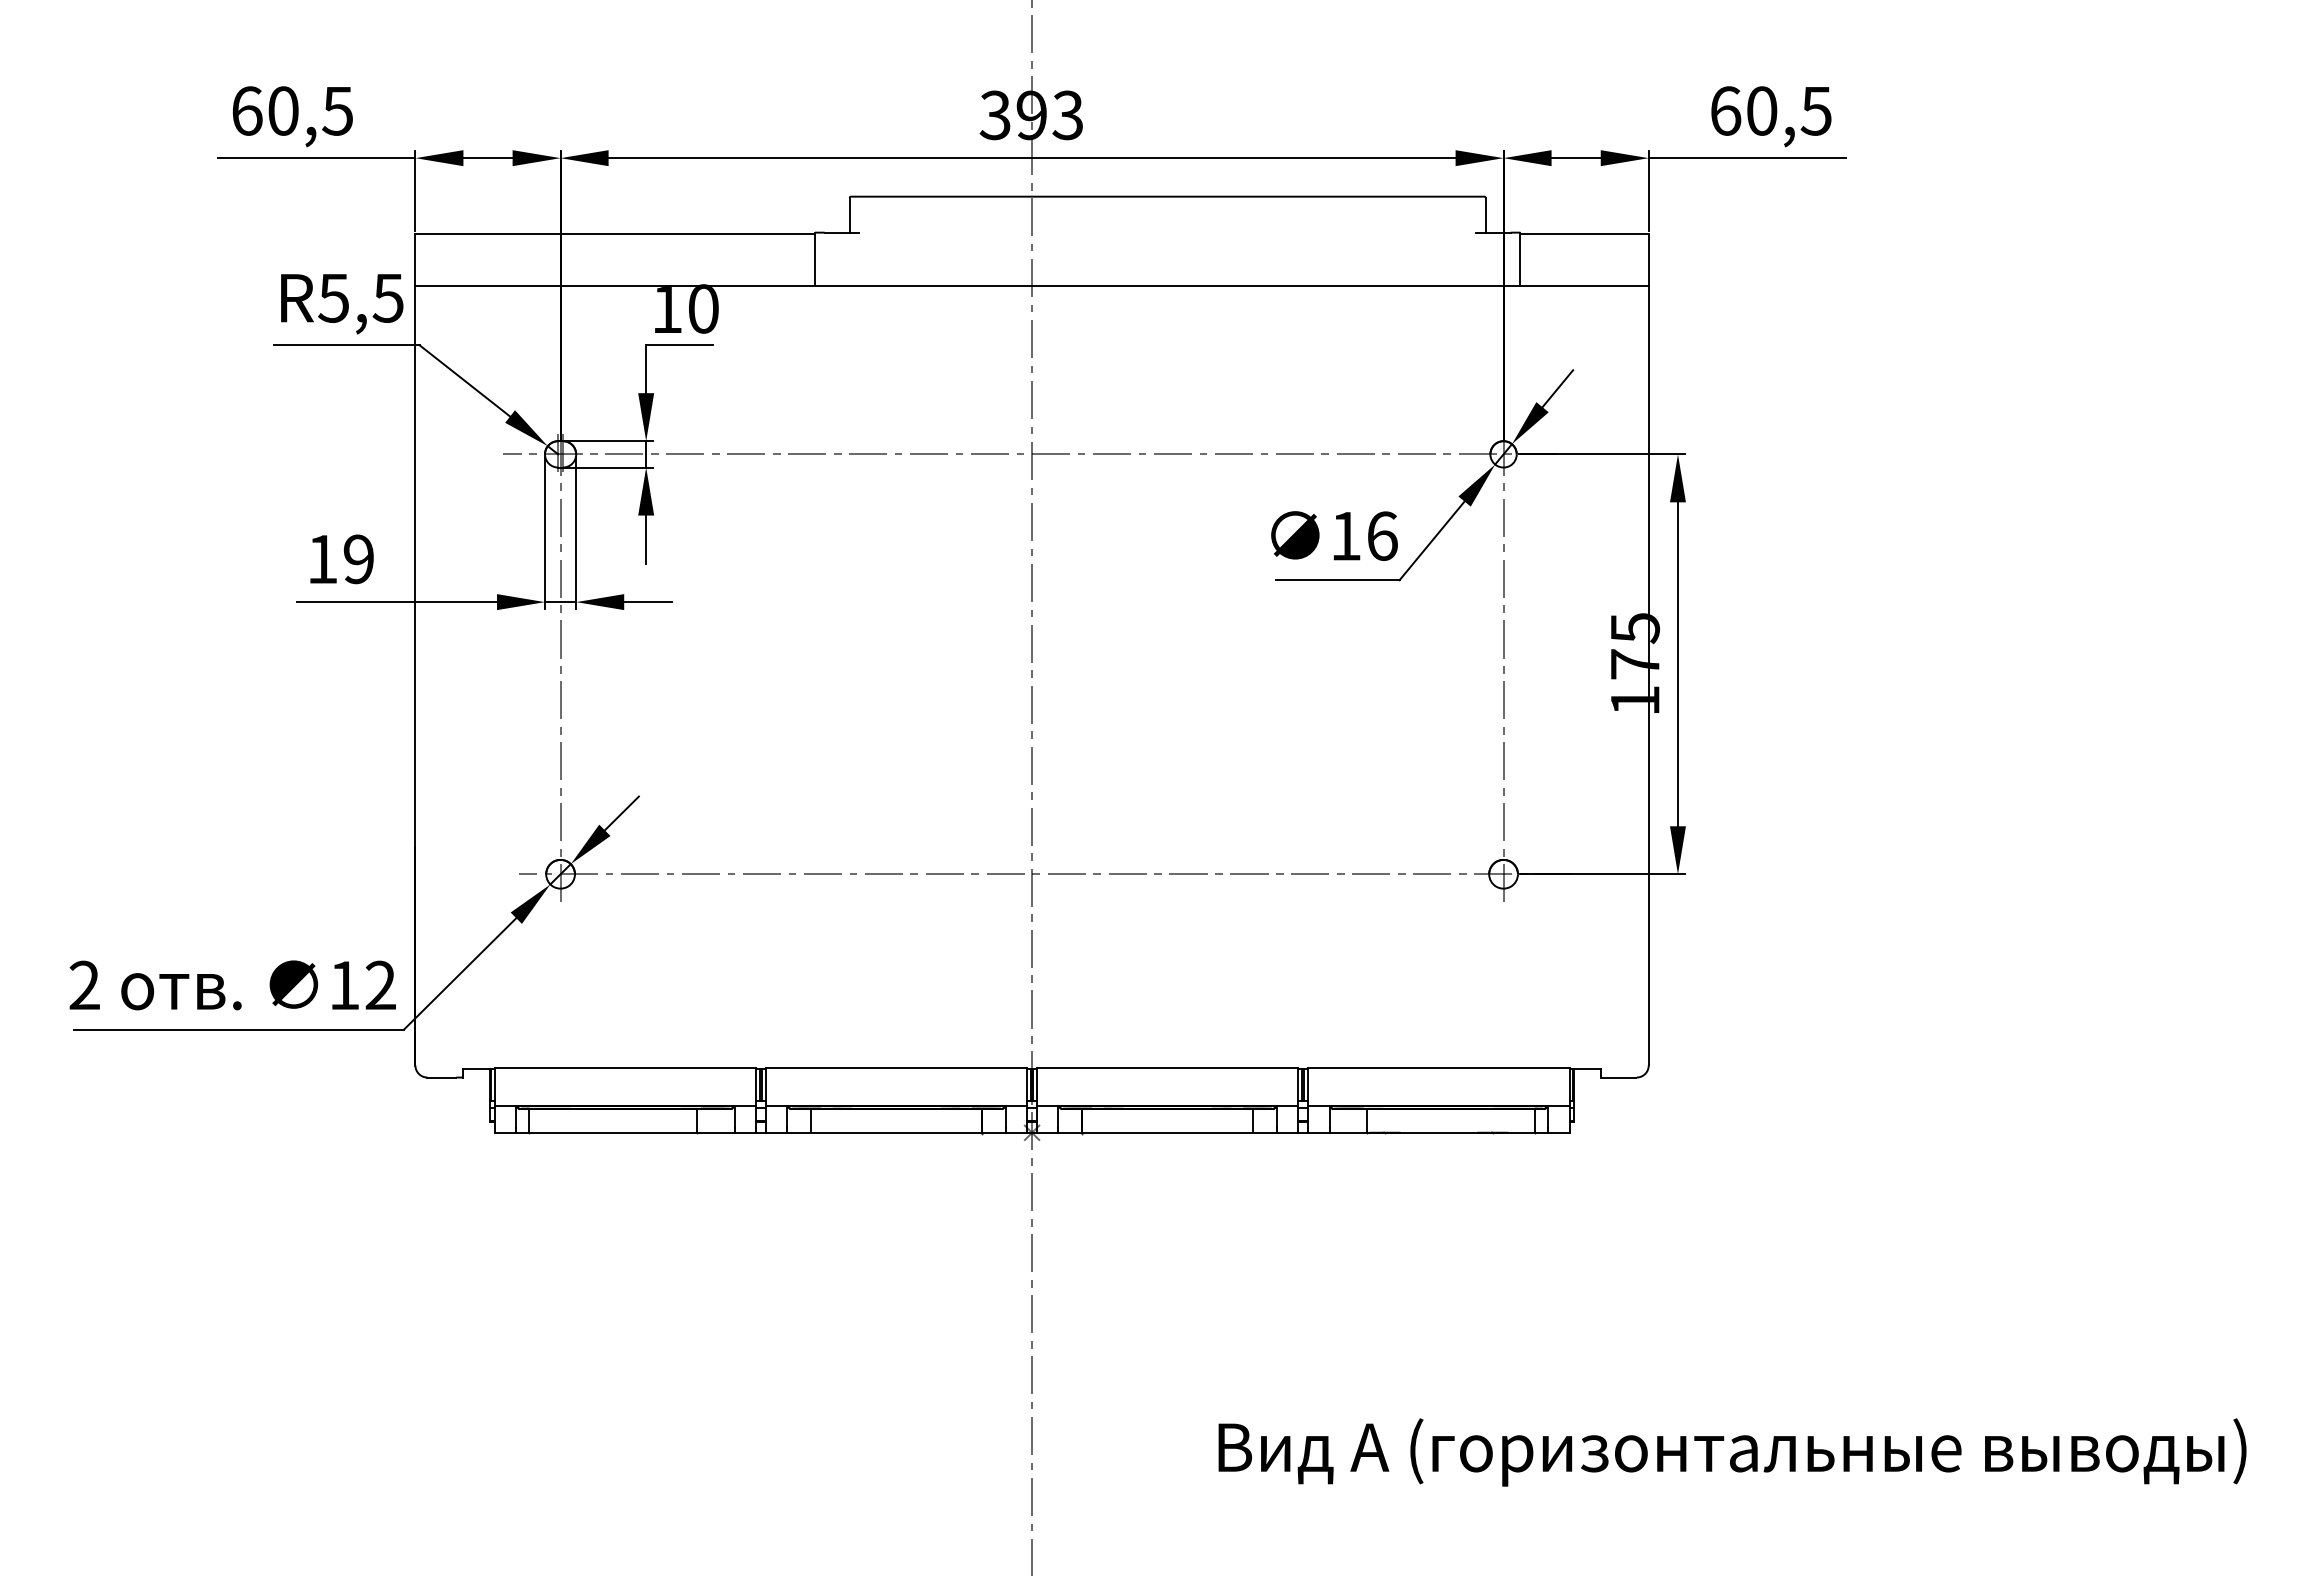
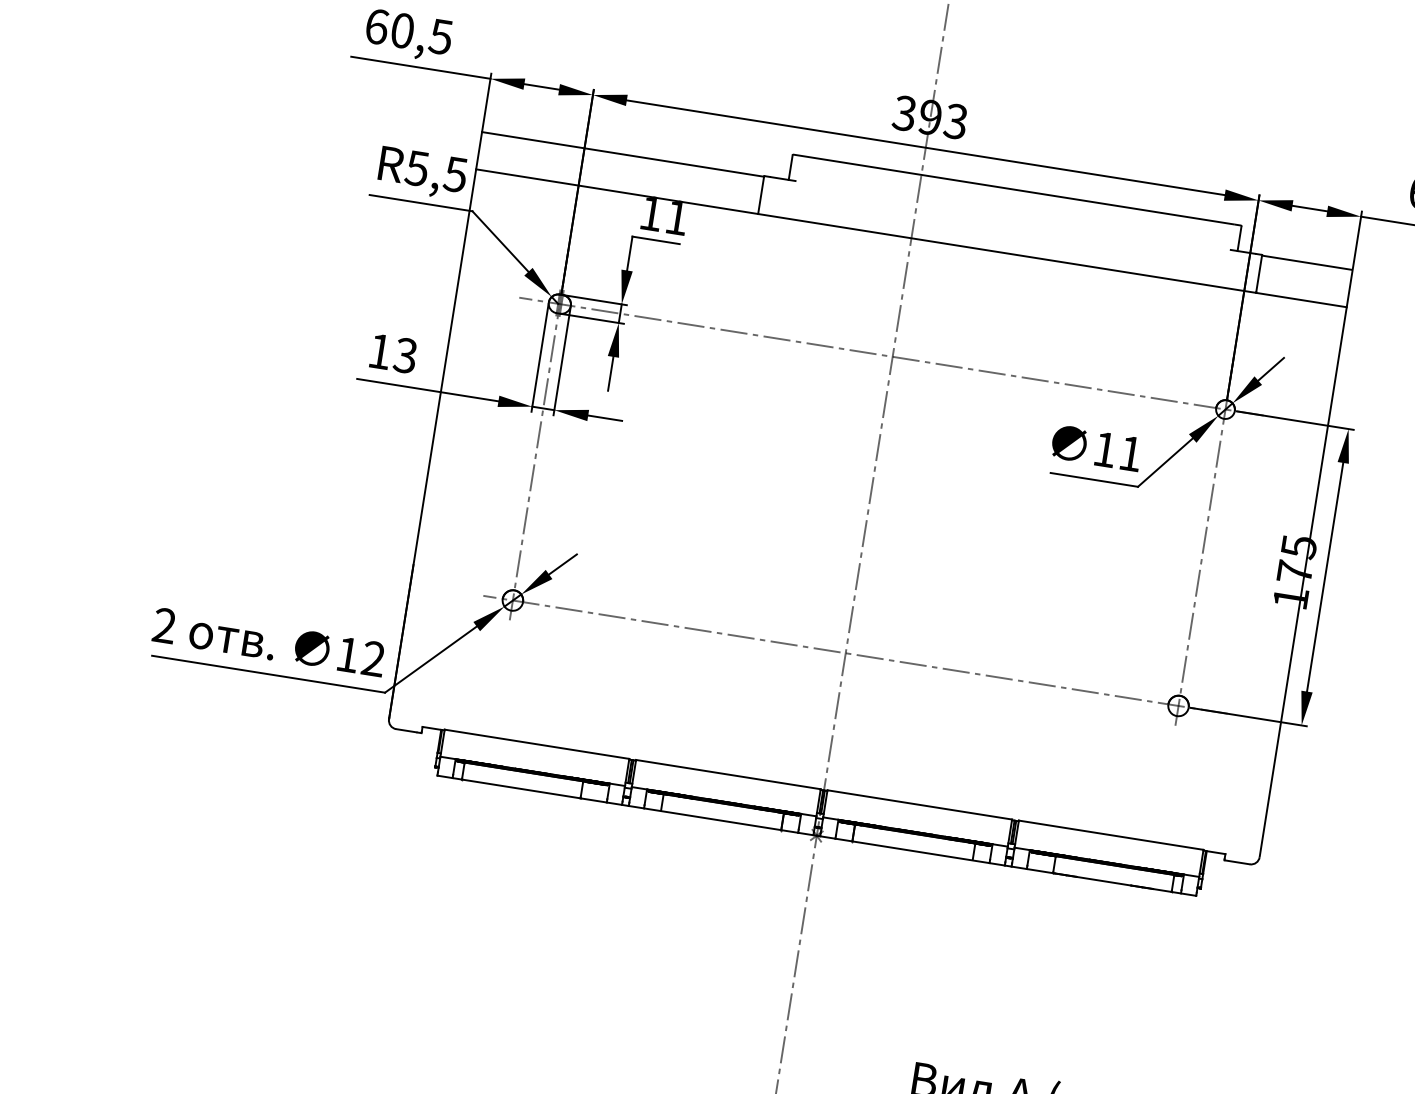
text: (703, 308) -> (677, 217), 10 -> 11
text: (1382, 535) -> (1130, 453), 16 -> 11
text: (358, 559) -> (405, 355), 19 -> 13

